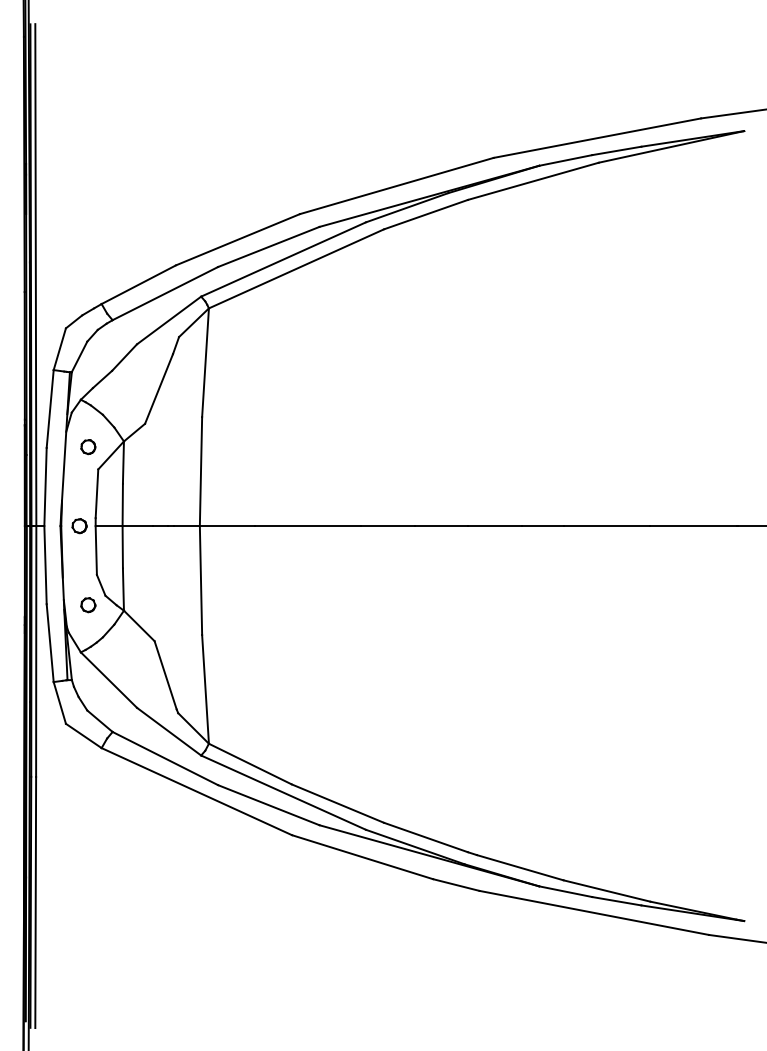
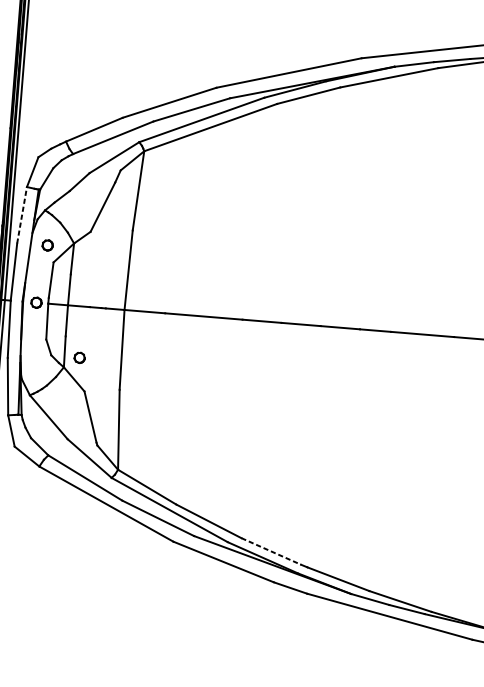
line: (50, 408) -> (22, 214), solid -> dashed
part: (88, 605) -> (79, 358), moved
line: (426, 837) -> (271, 551), solid -> dashed

